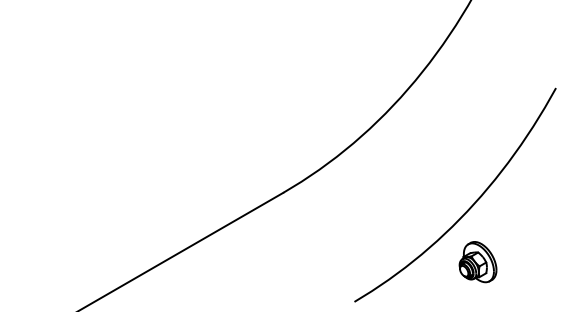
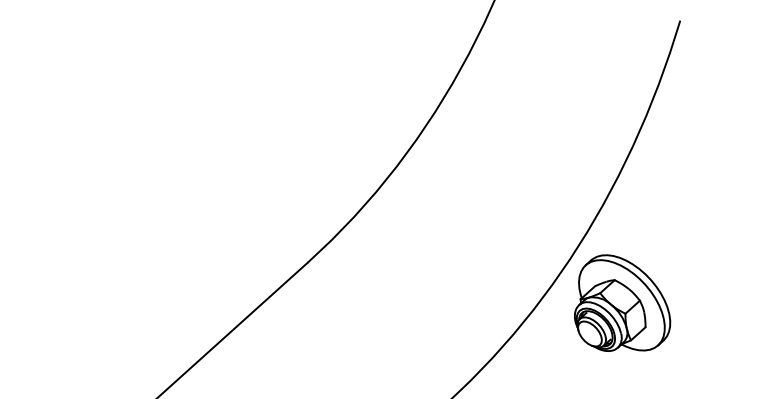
part: (477, 261) -> (618, 303), size x1.67

